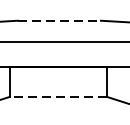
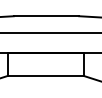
line: (59, 21) -> (46, 16), dashed -> solid
line: (57, 96) -> (45, 75), dashed -> solid

